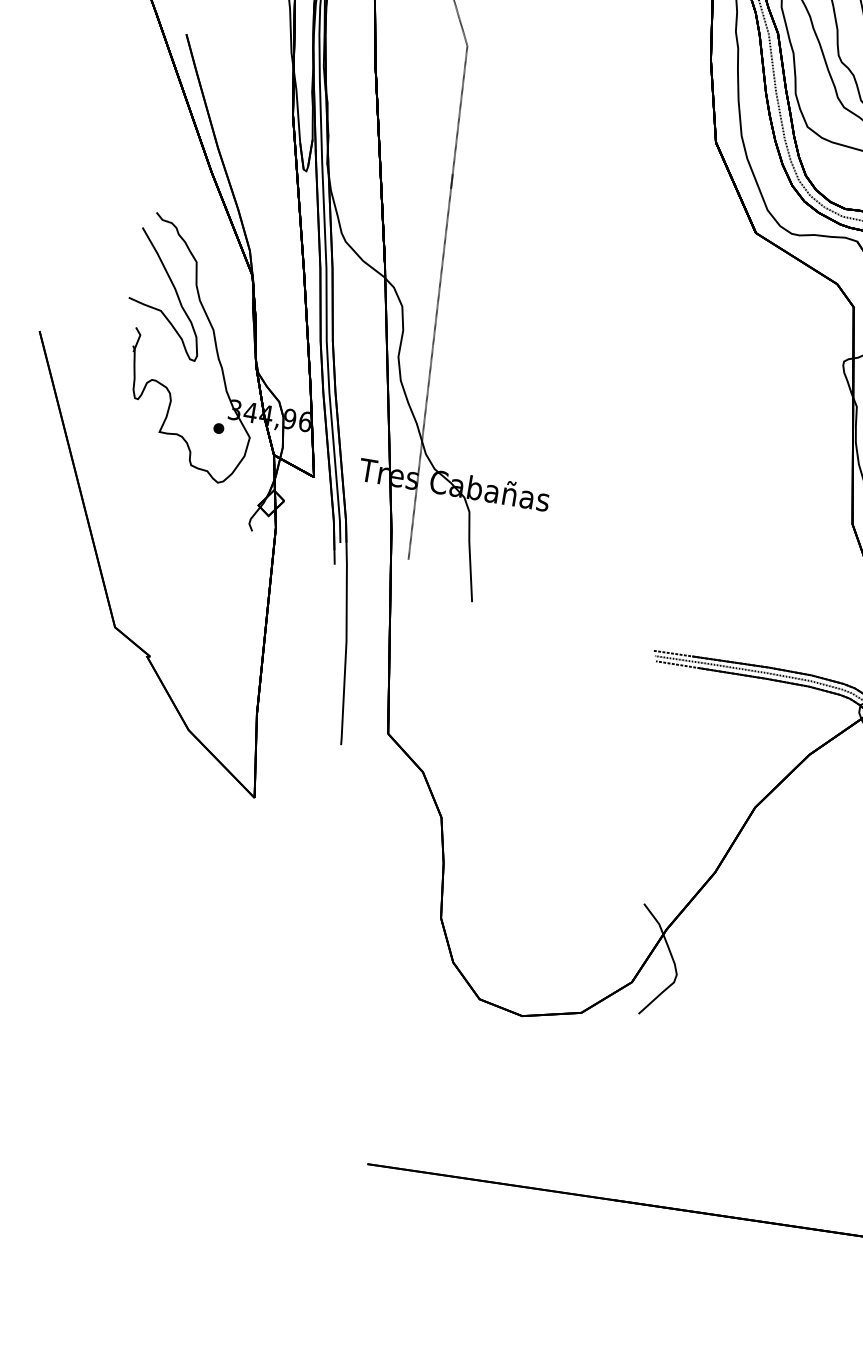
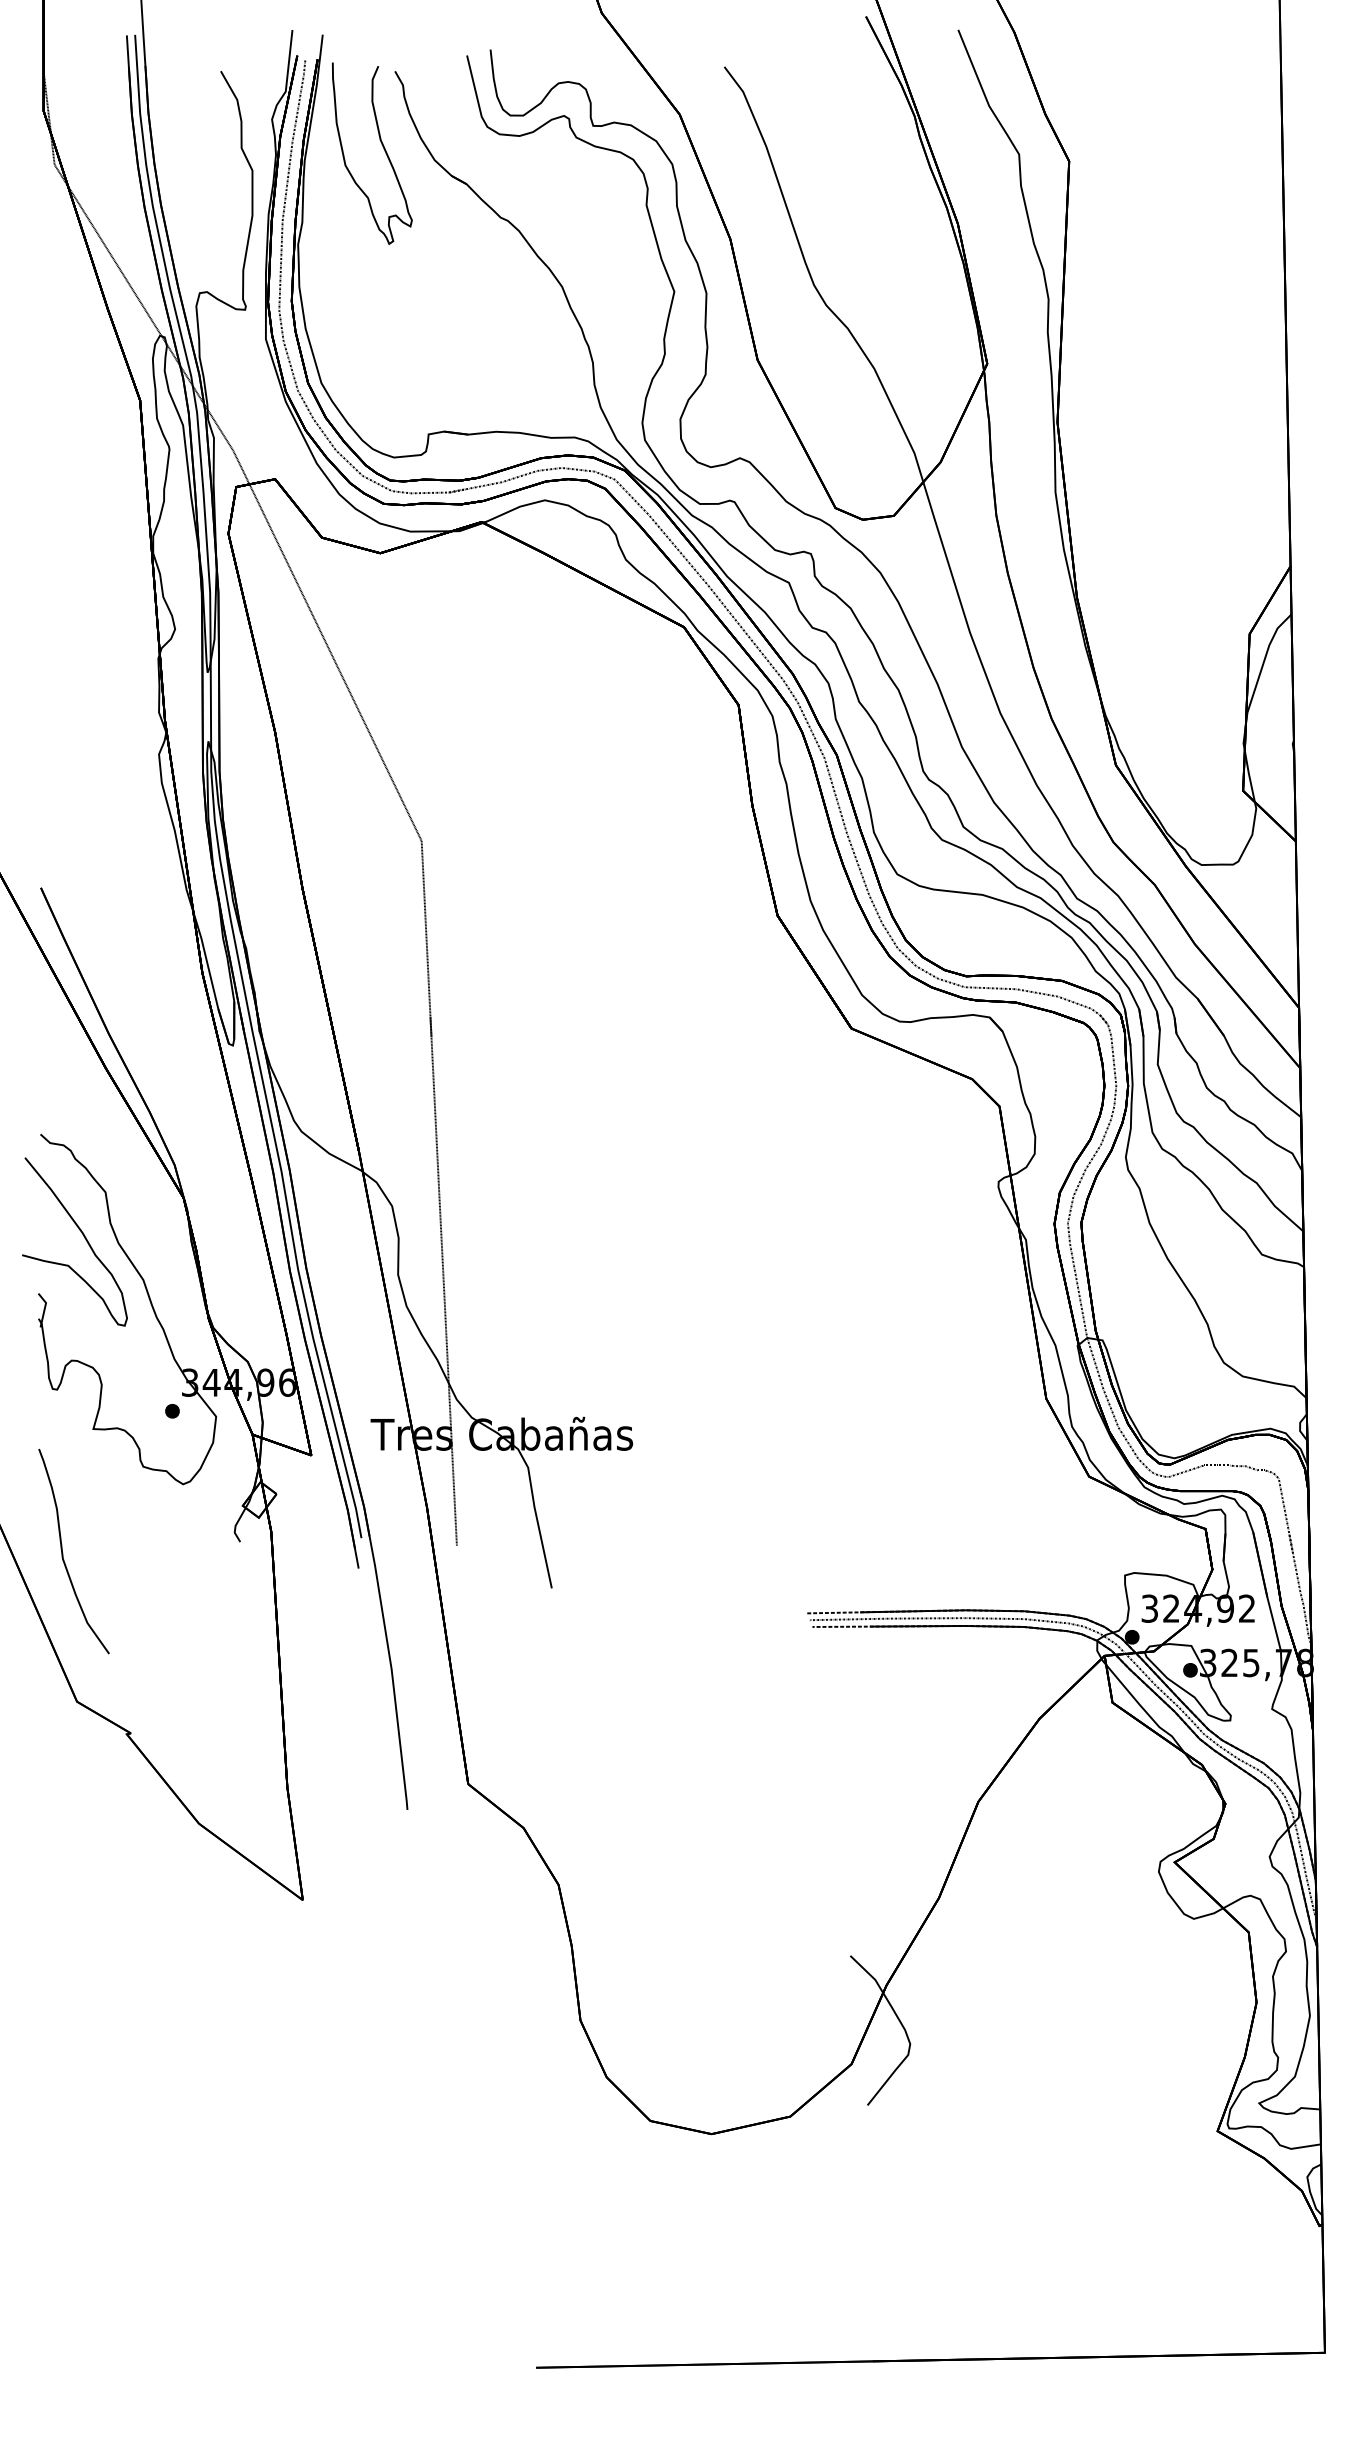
curve: (122, 518) -> (63, 1553), added

